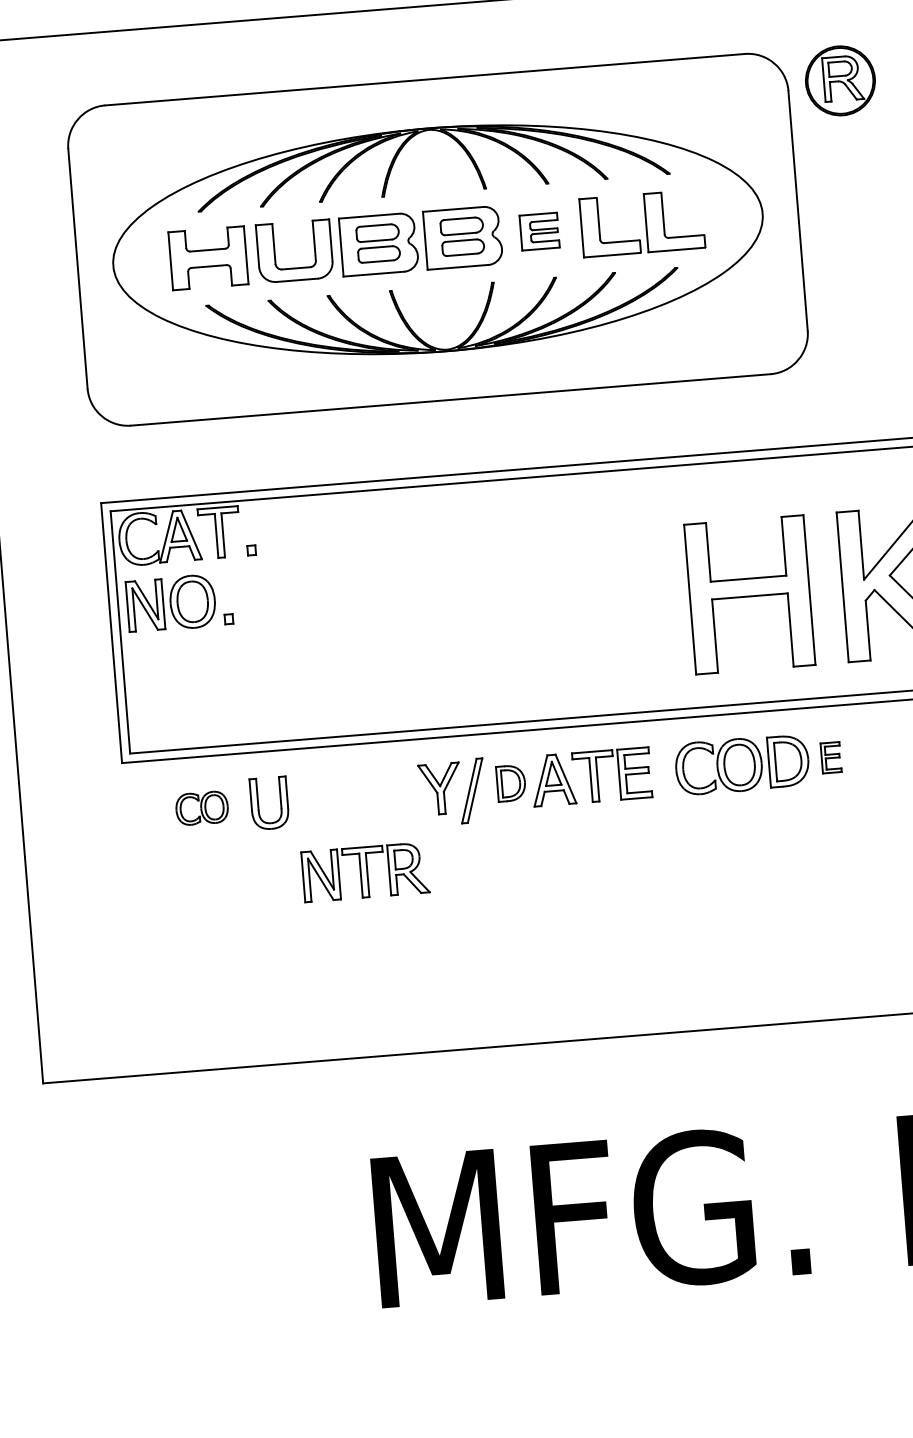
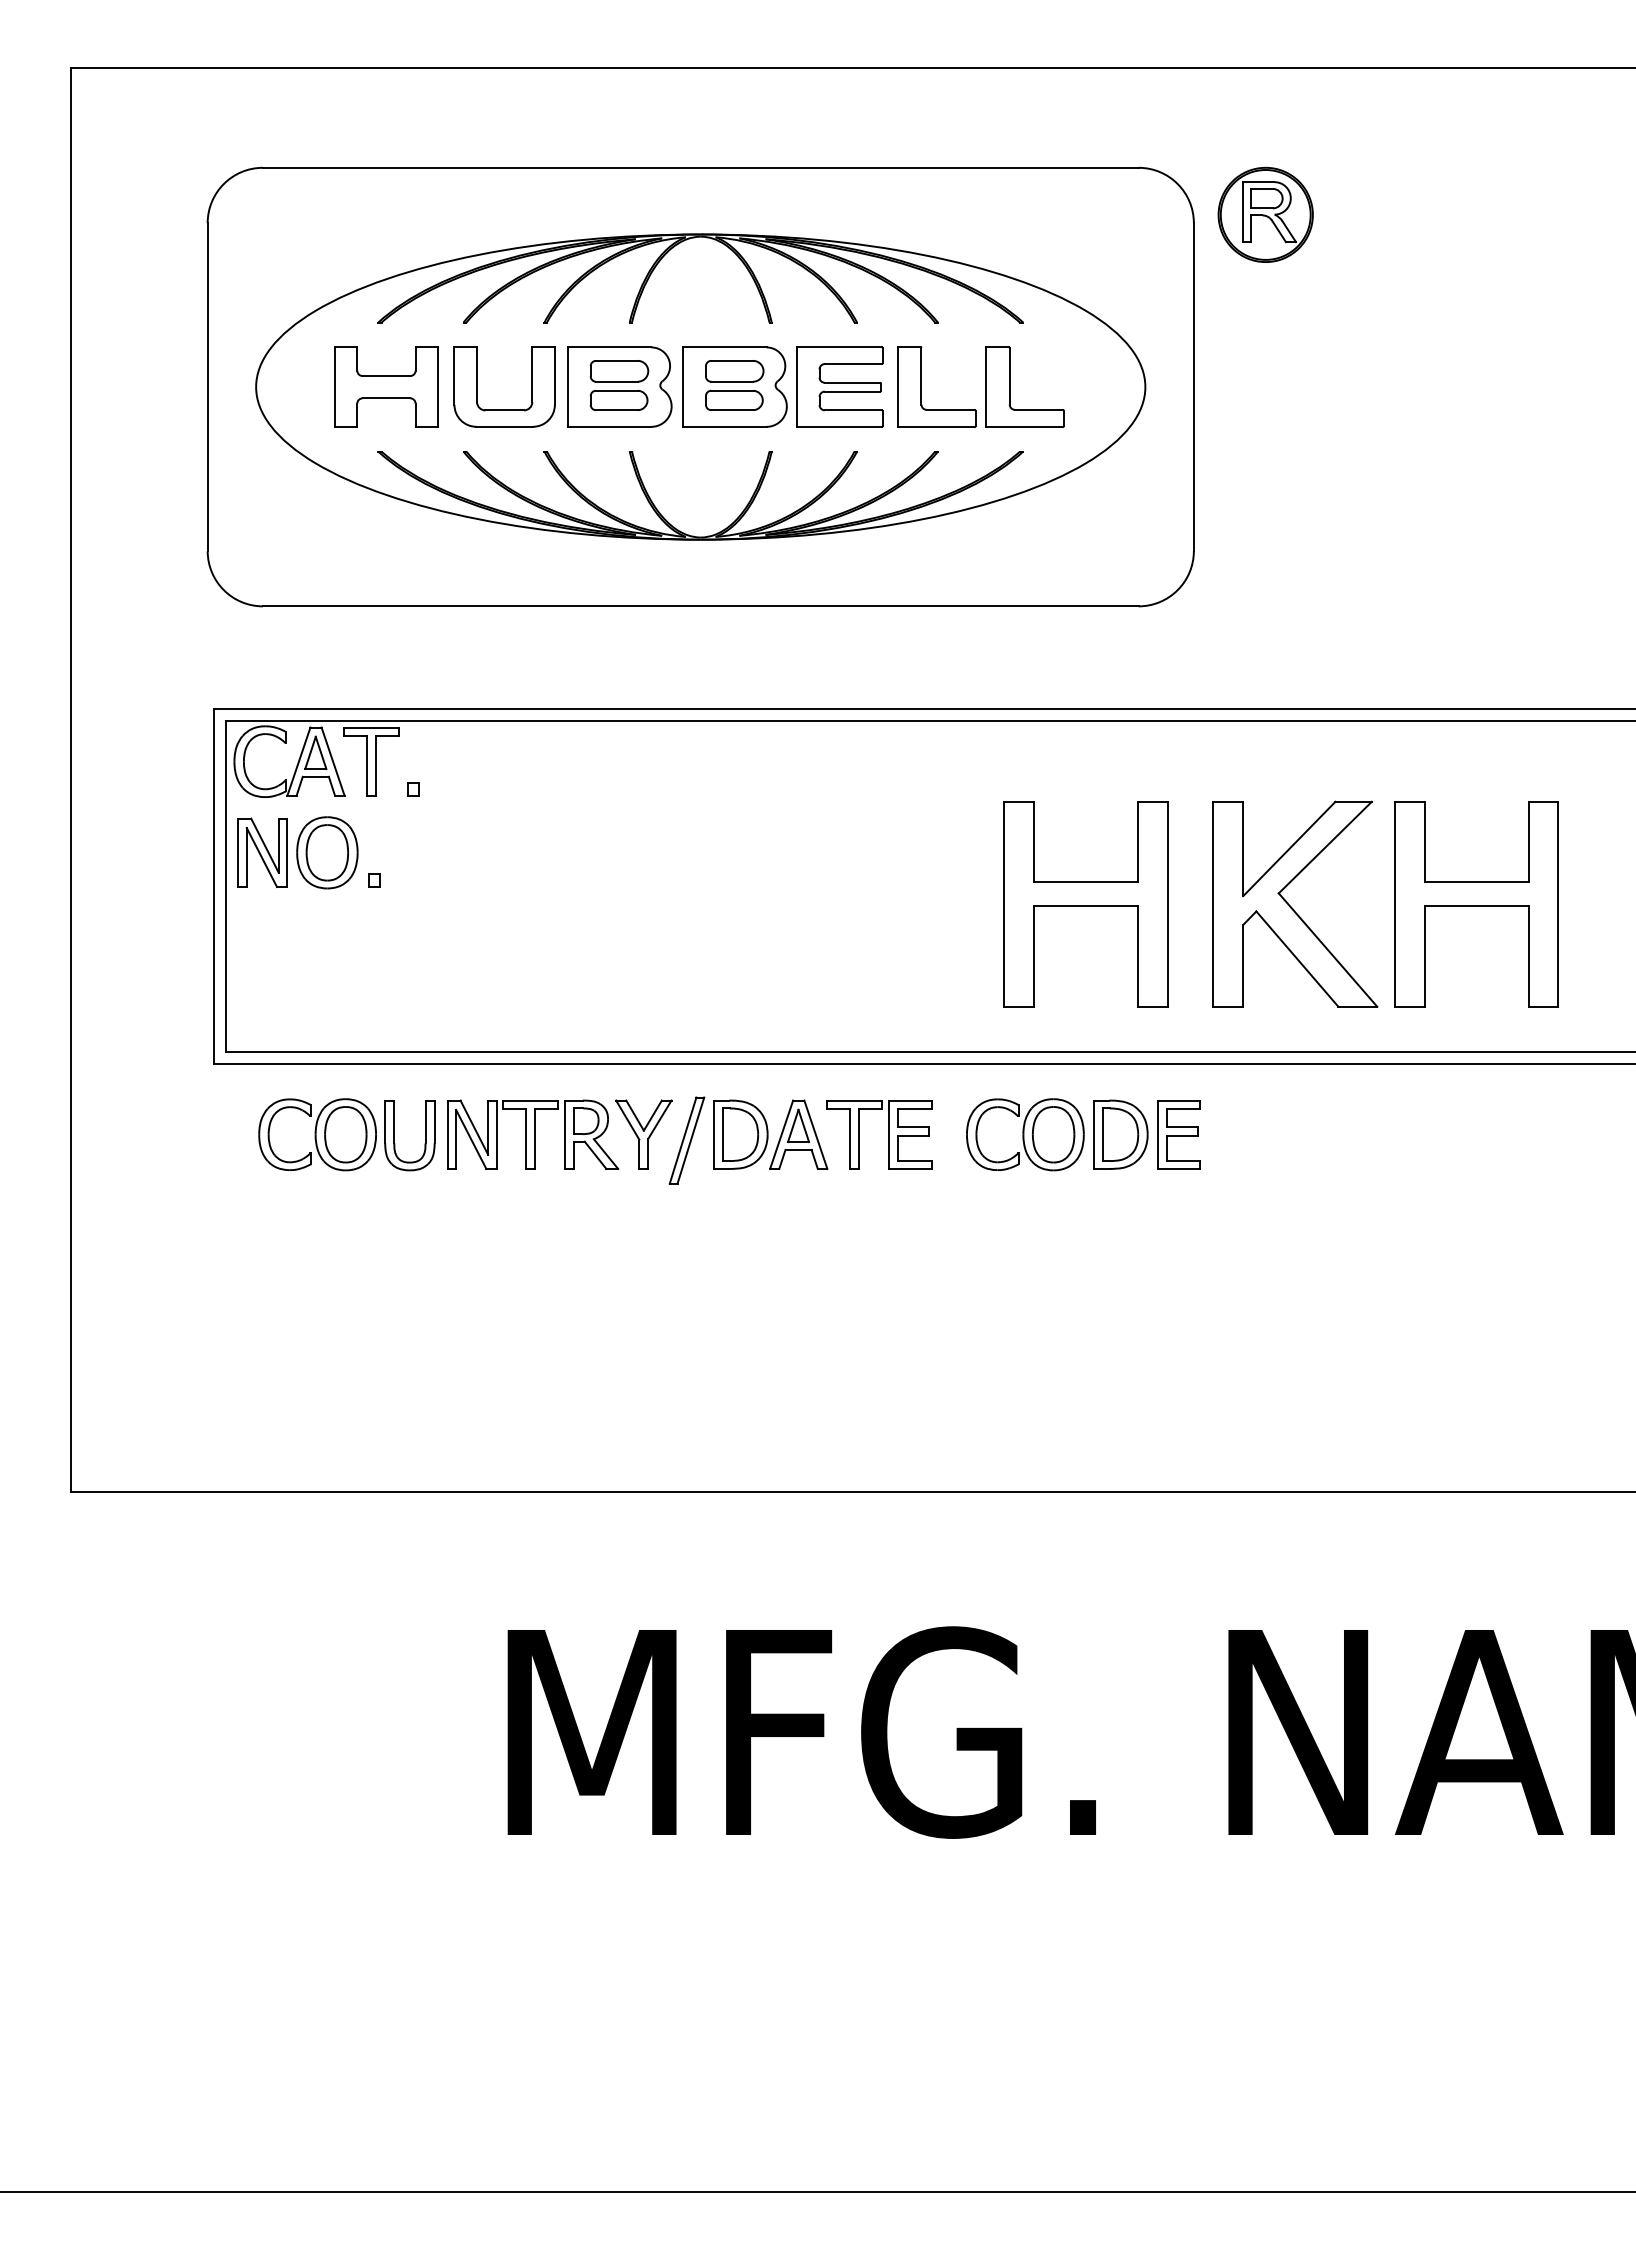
part: (539, 231) -> (839, 386), size x1.67
part: (830, 757) -> (1178, 1134), size x1.67
part: (510, 783) -> (740, 1134), size x1.43
part: (202, 808) -> (317, 1134), size x1.67
part: (365, 872) -> (533, 1134), moved

